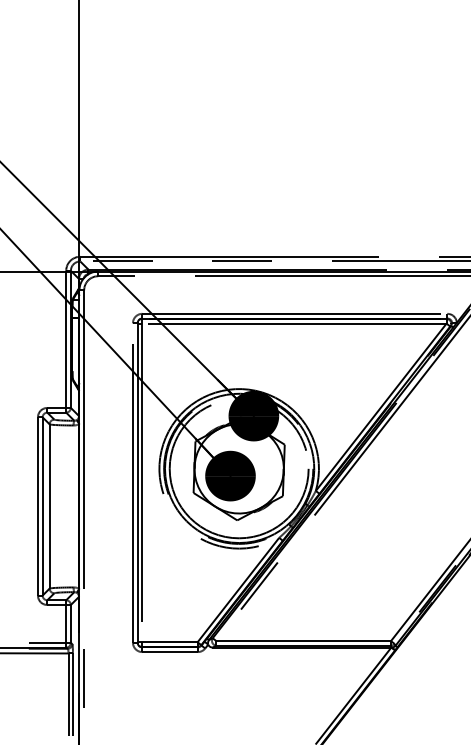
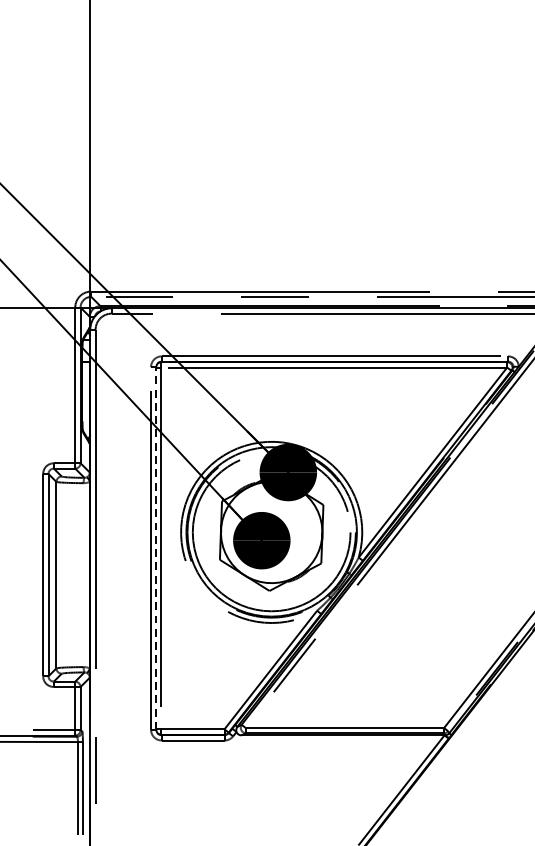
line: (137, 482) -> (156, 547), solid -> dashed

